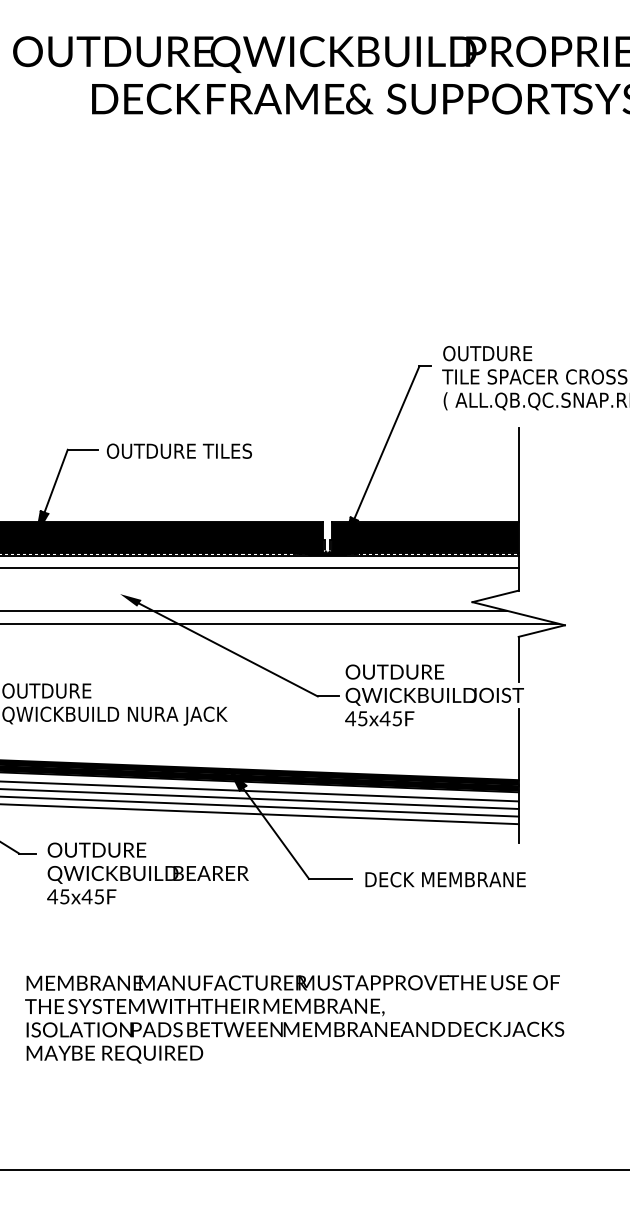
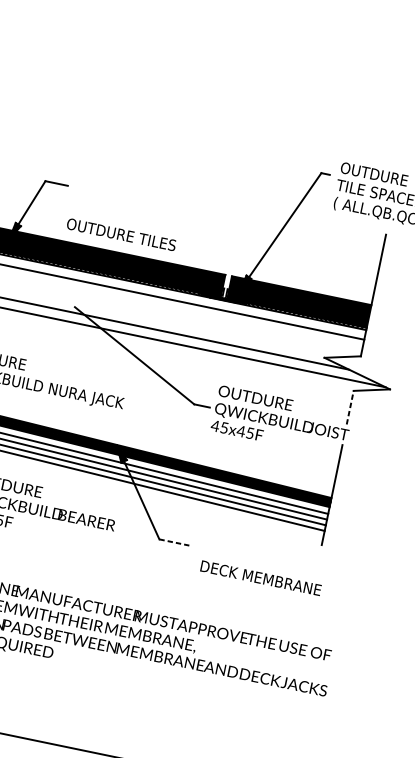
text: (178, 450) -> (120, 234), moved
fill: (130, 600) -> (69, 303), removed
line: (518, 658) -> (350, 407), solid -> dashed
line: (330, 878) -> (175, 542), solid -> dashed
text: (445, 879) -> (260, 578), moved

